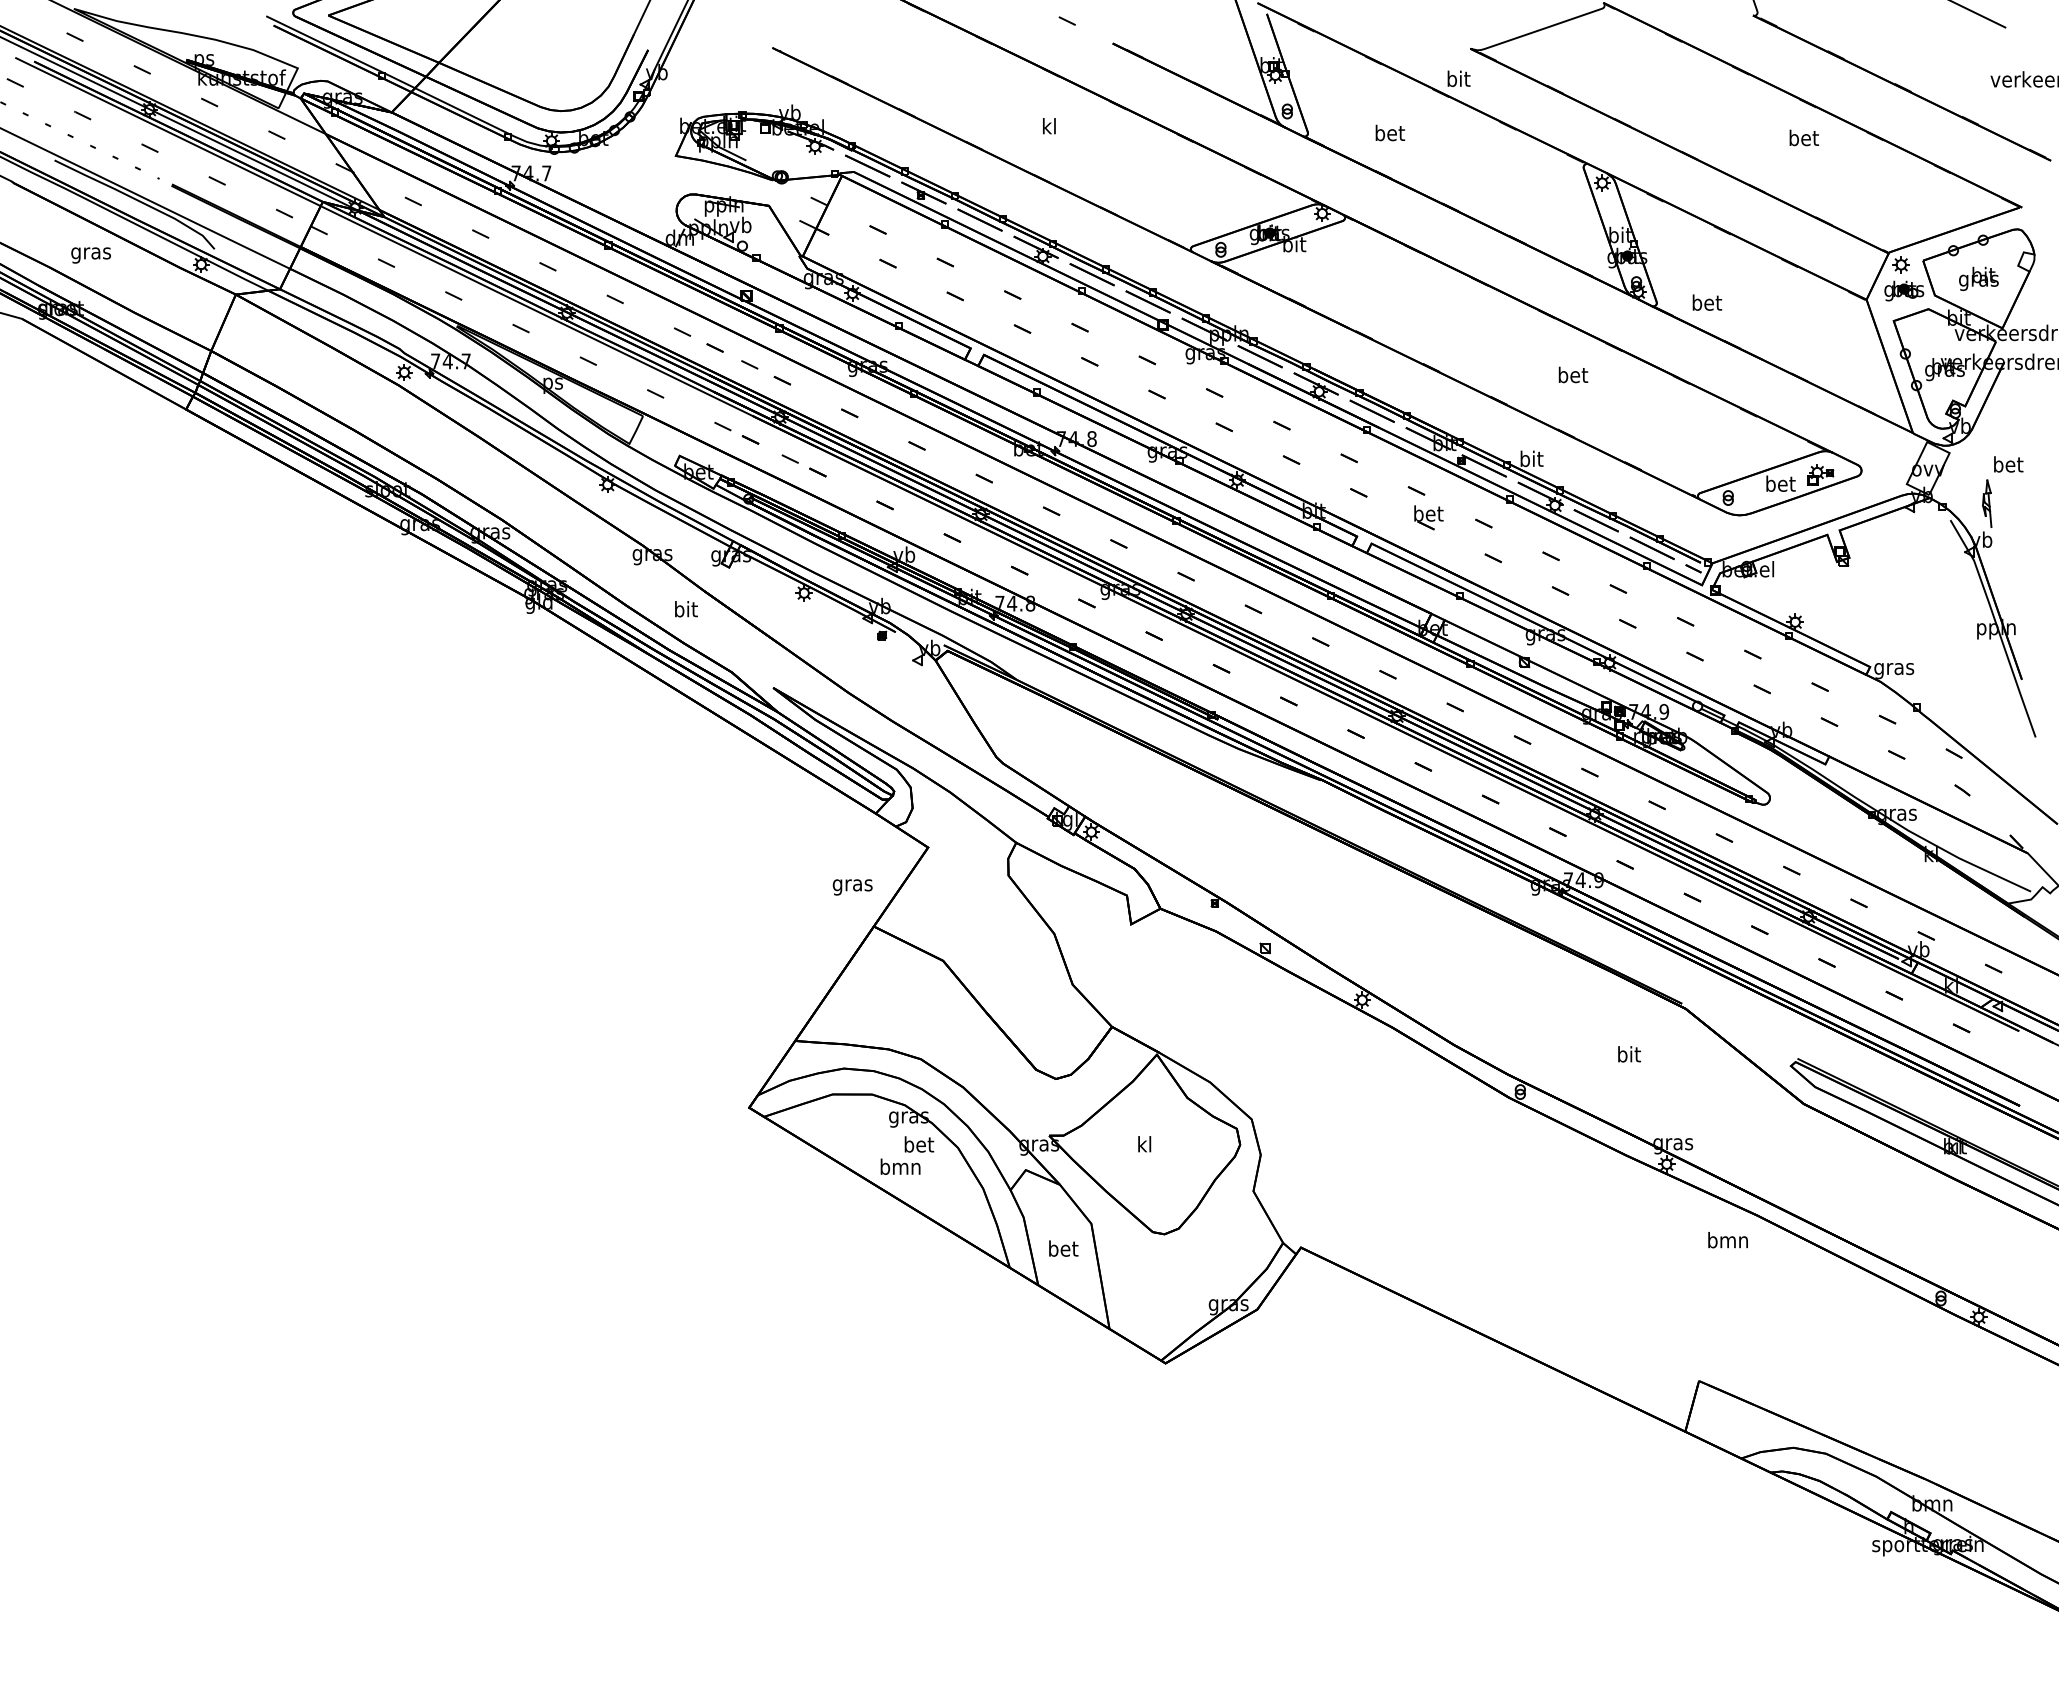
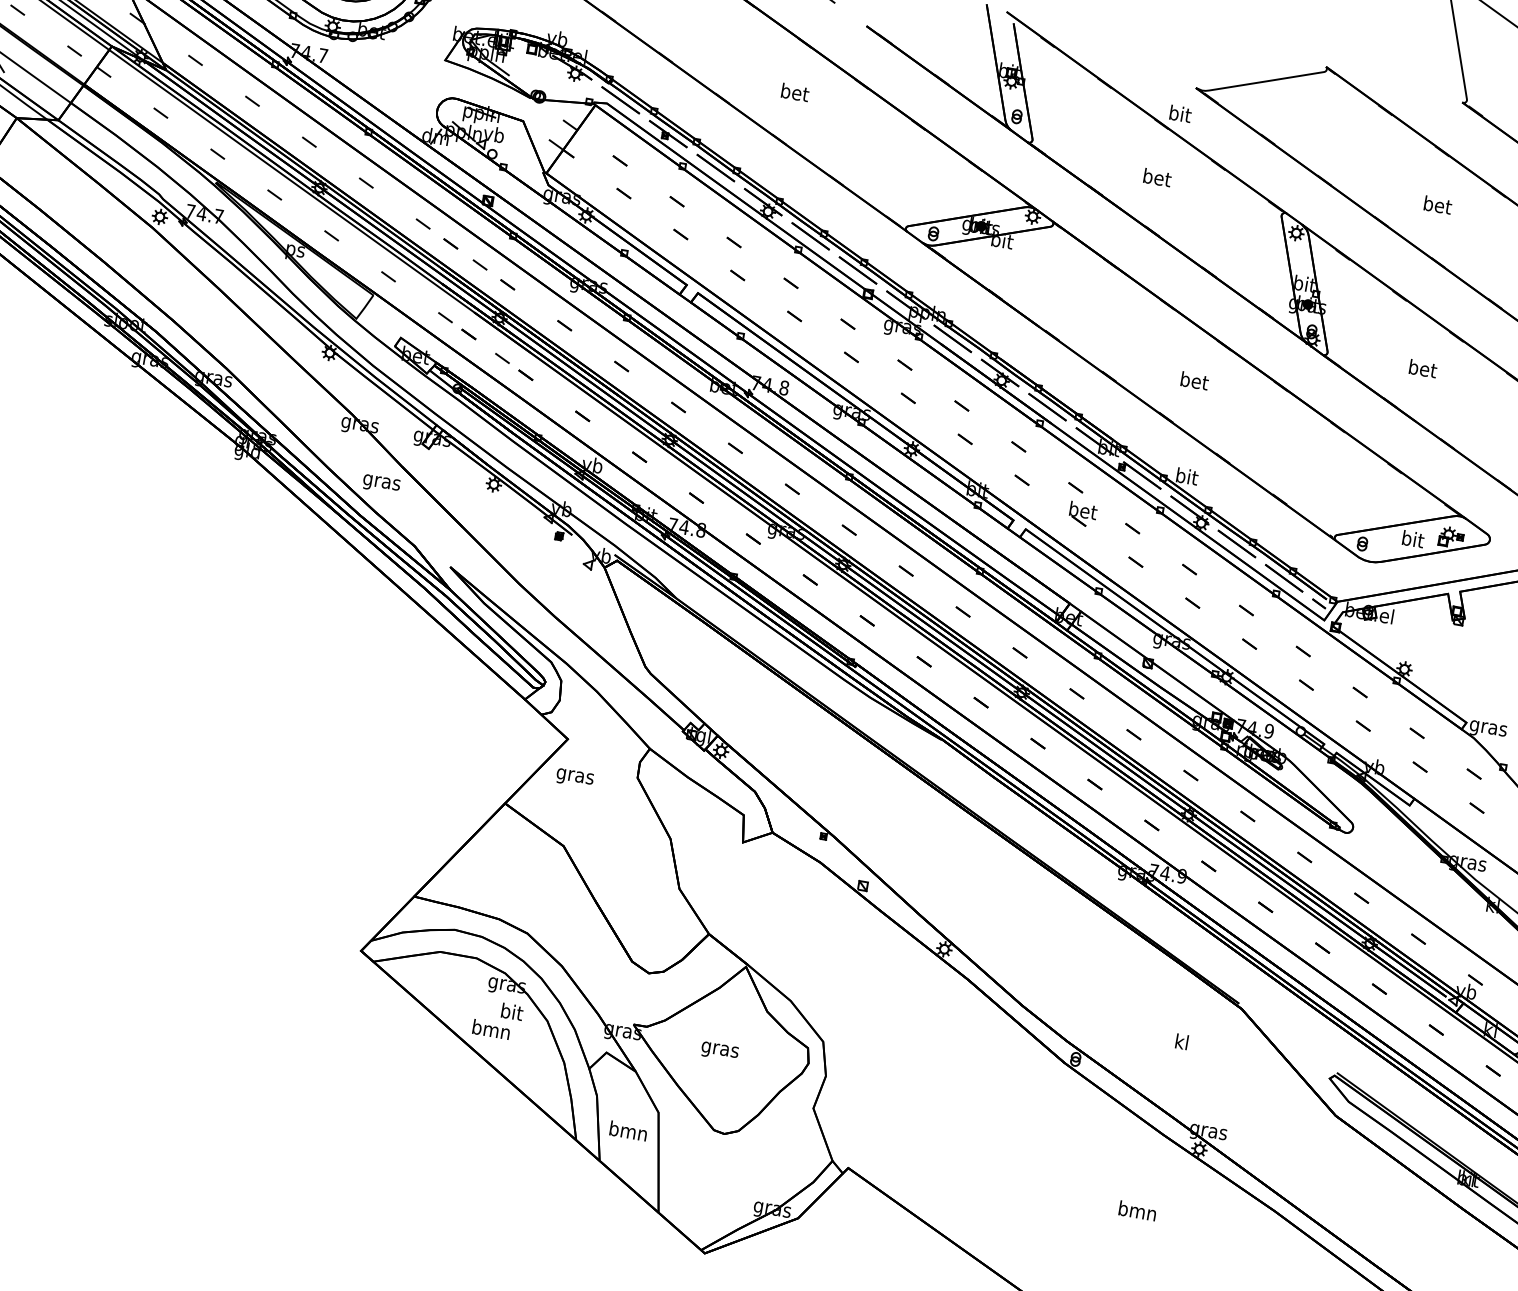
text: (1049, 126) -> (794, 92), kl -> bet
text: (1390, 132) -> (1157, 177), moved
text: (1803, 137) -> (1437, 204), moved
text: (1707, 302) -> (1423, 368), moved
text: (1573, 374) -> (1195, 380), moved
text: (1780, 483) -> (1412, 538), bet -> bit
text: (685, 611) -> (381, 482), bit -> gras
text: (852, 887) -> (574, 778), moved
text: (1629, 1054) -> (1182, 1042), bit -> kl
text: (919, 1144) -> (512, 1012), bet -> bit
text: (1144, 1146) -> (719, 1049), kl -> gras
text: (1727, 1240) -> (1137, 1211), moved
text: (1063, 1248) -> (628, 1131), bet -> bmn

